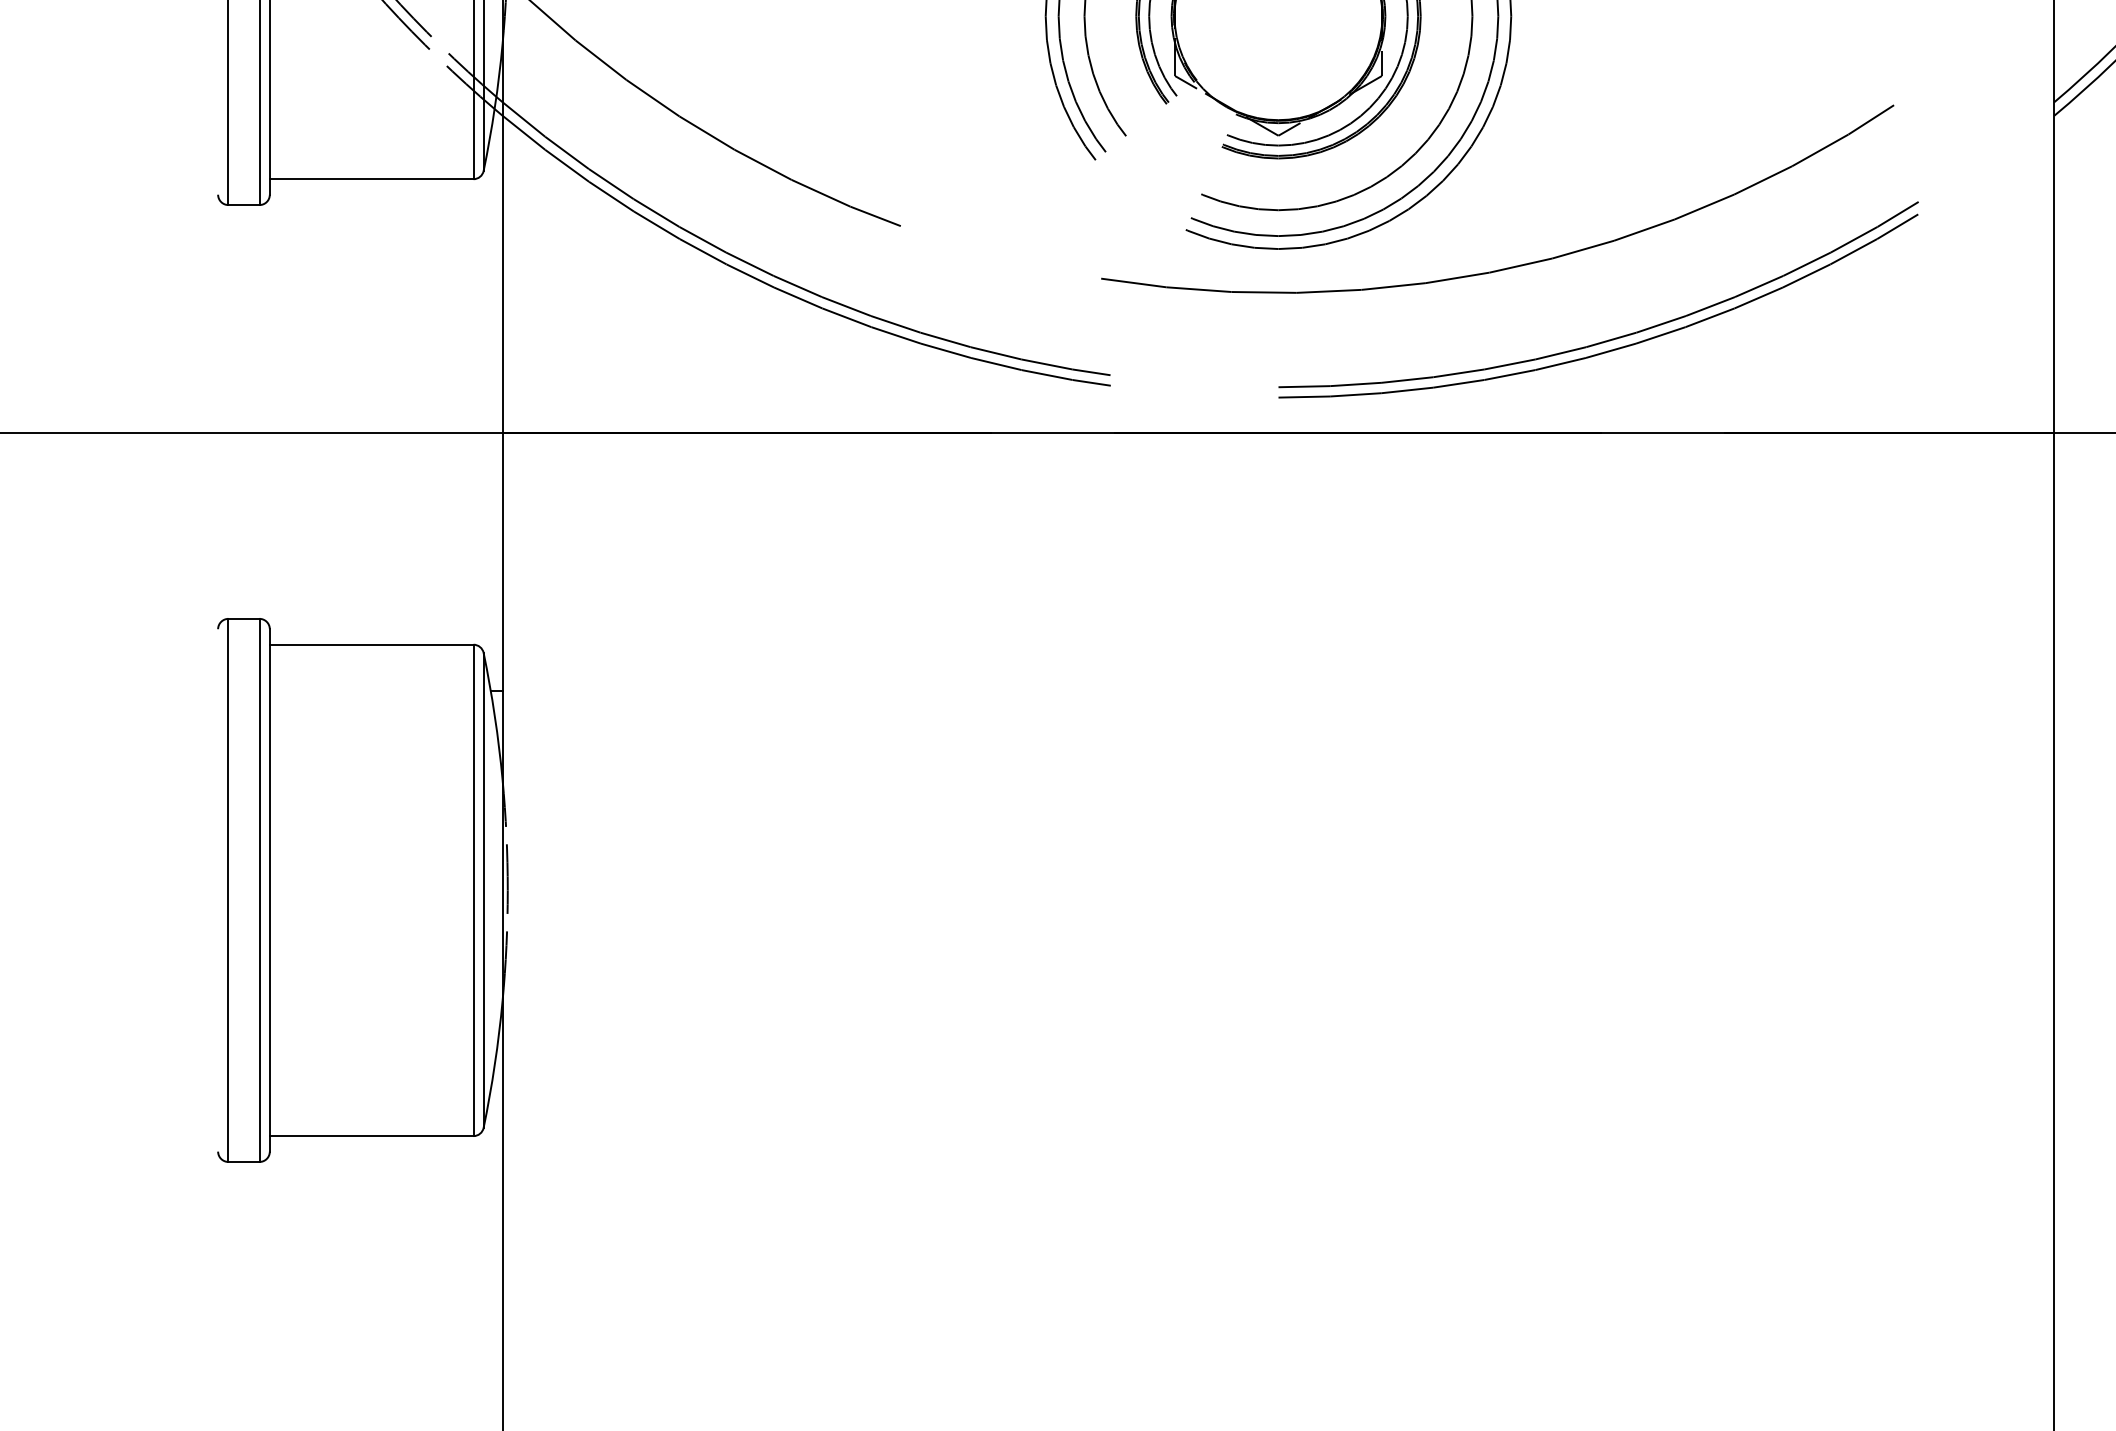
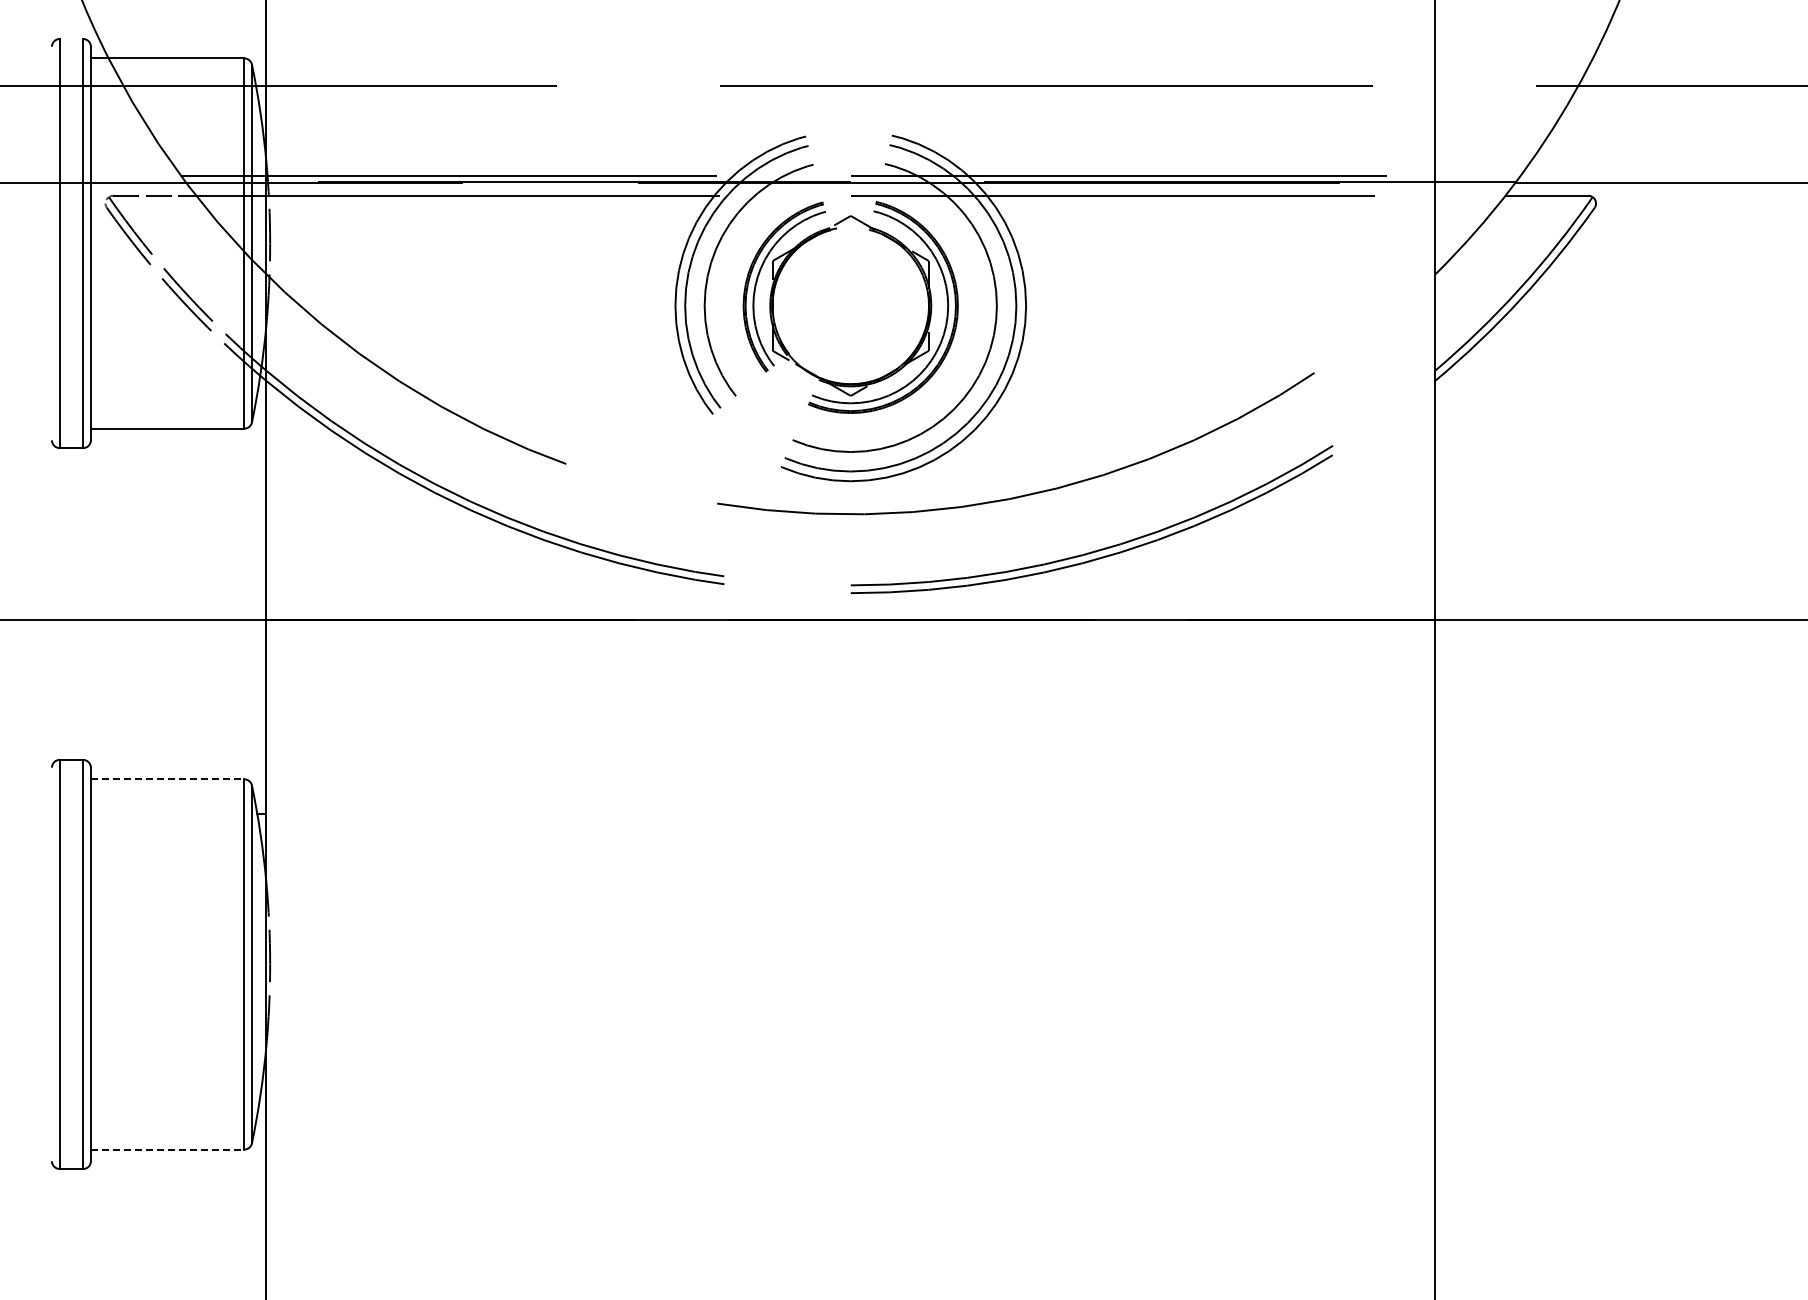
line: (371, 644) -> (167, 779), solid -> dashed
line: (371, 1136) -> (167, 1149), solid -> dashed

